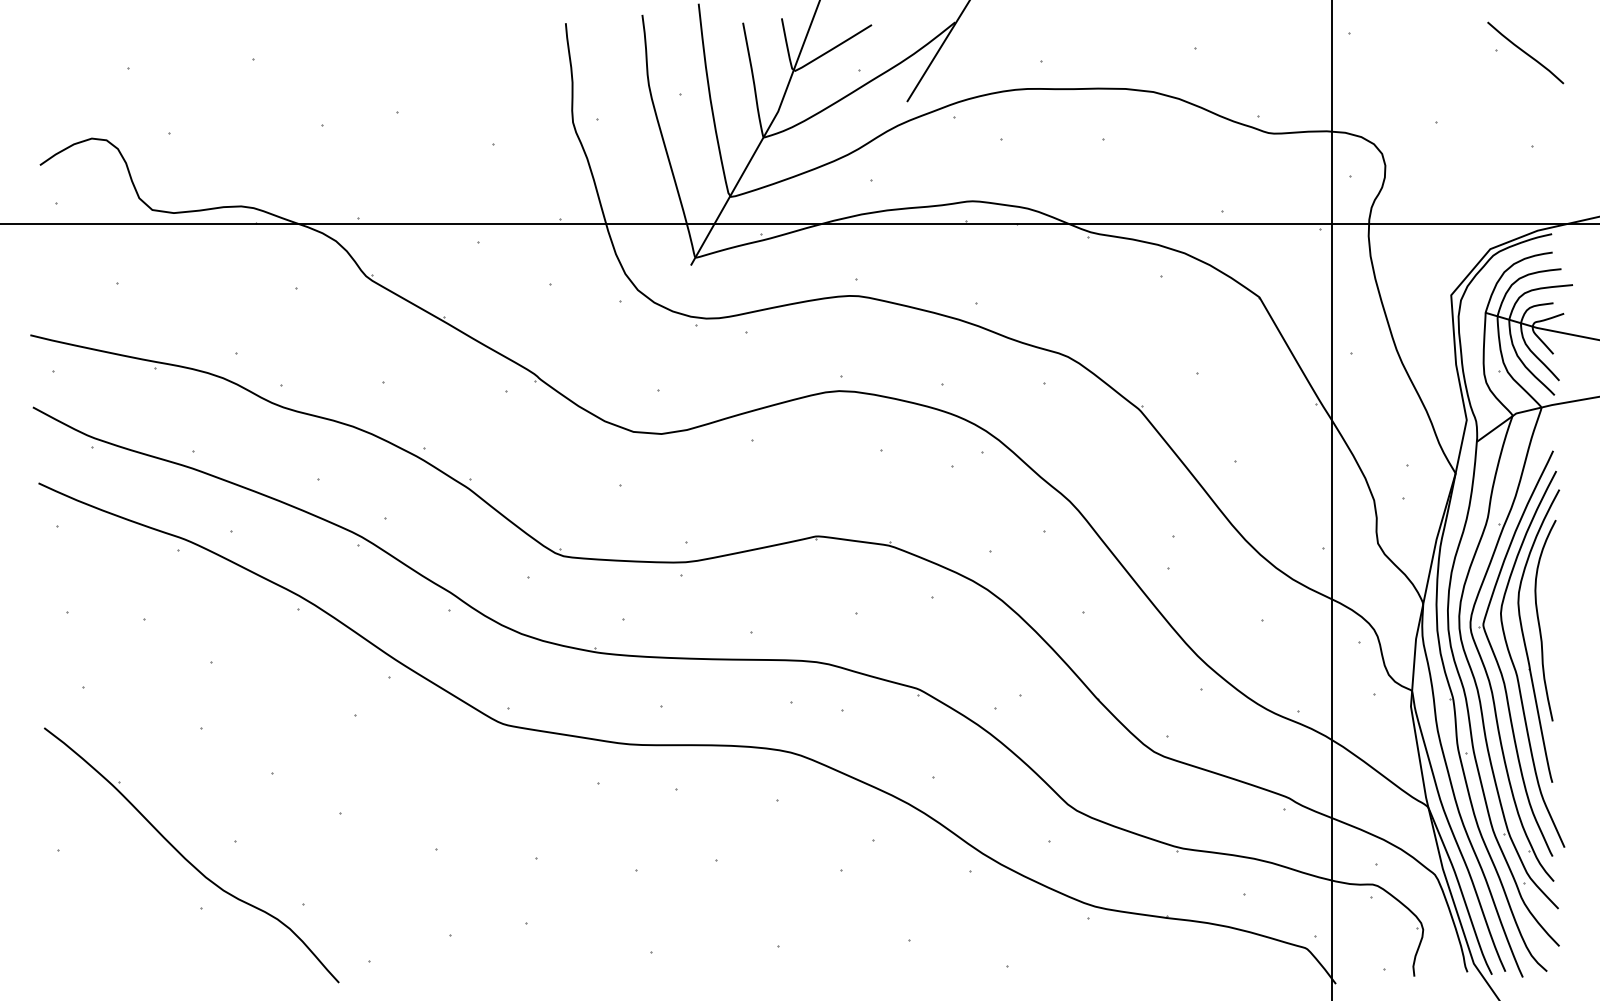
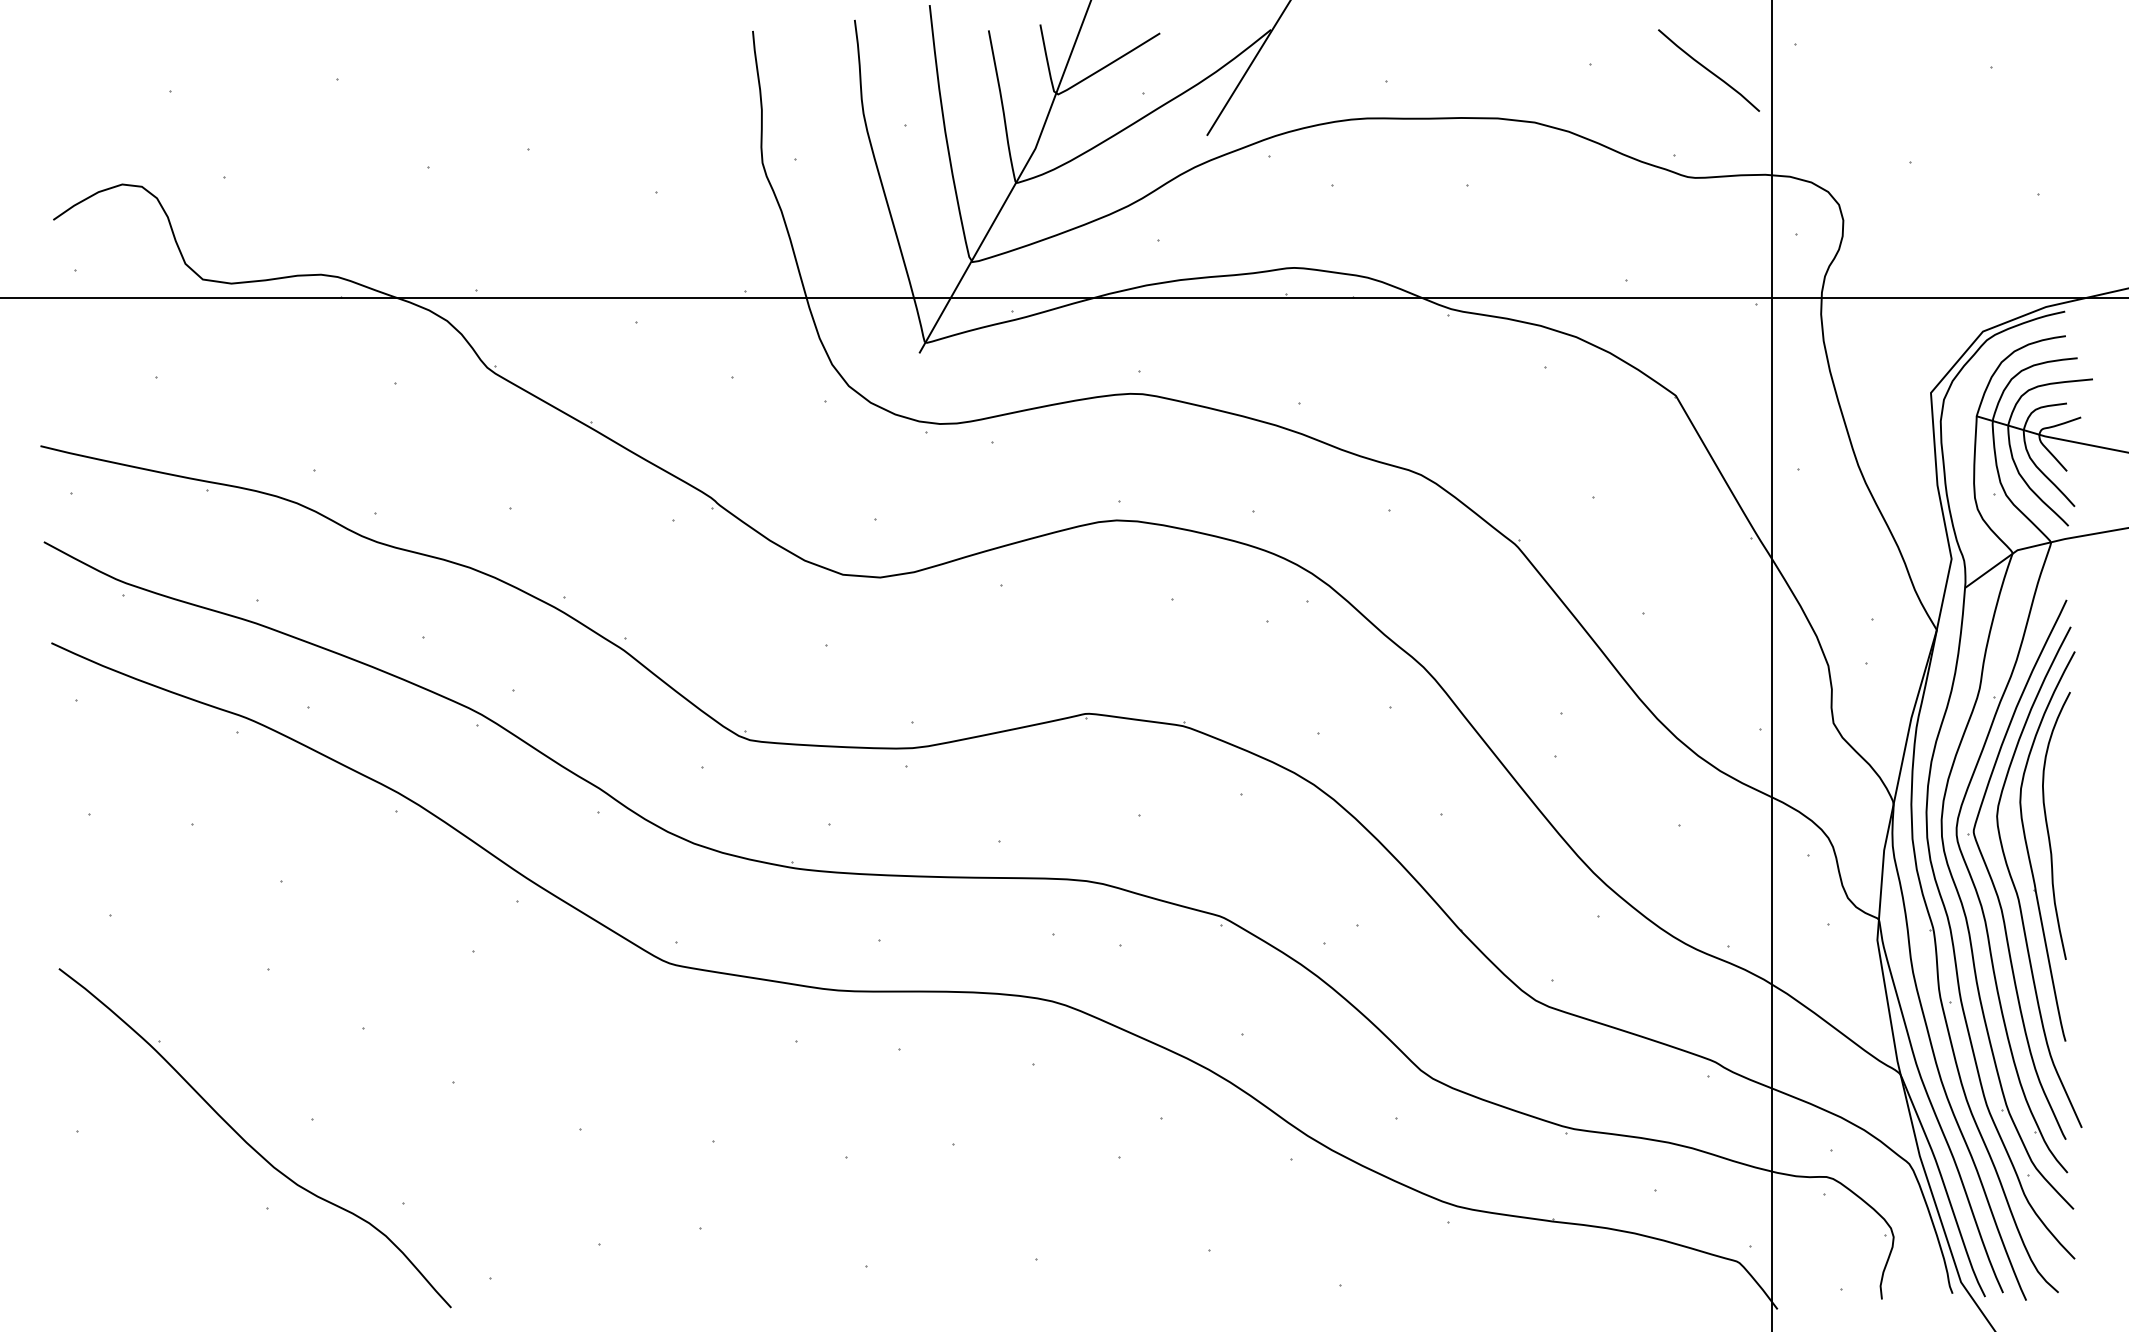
curve: (1525, 52) -> (1708, 70), moved

